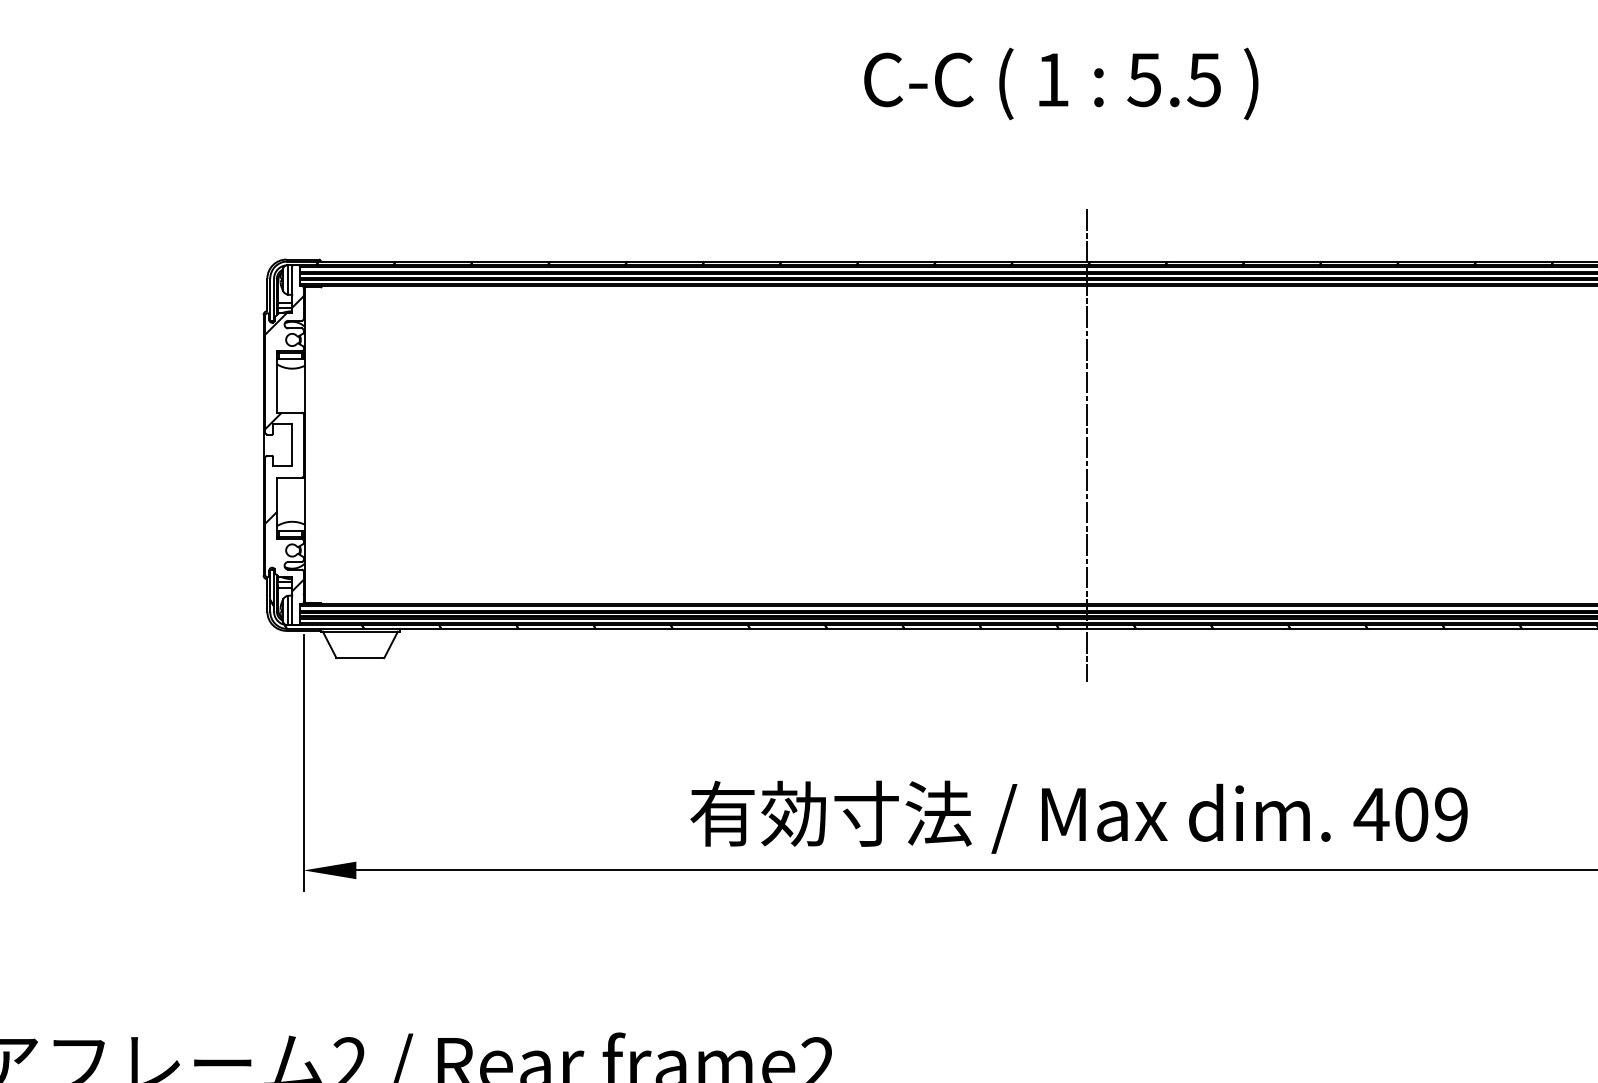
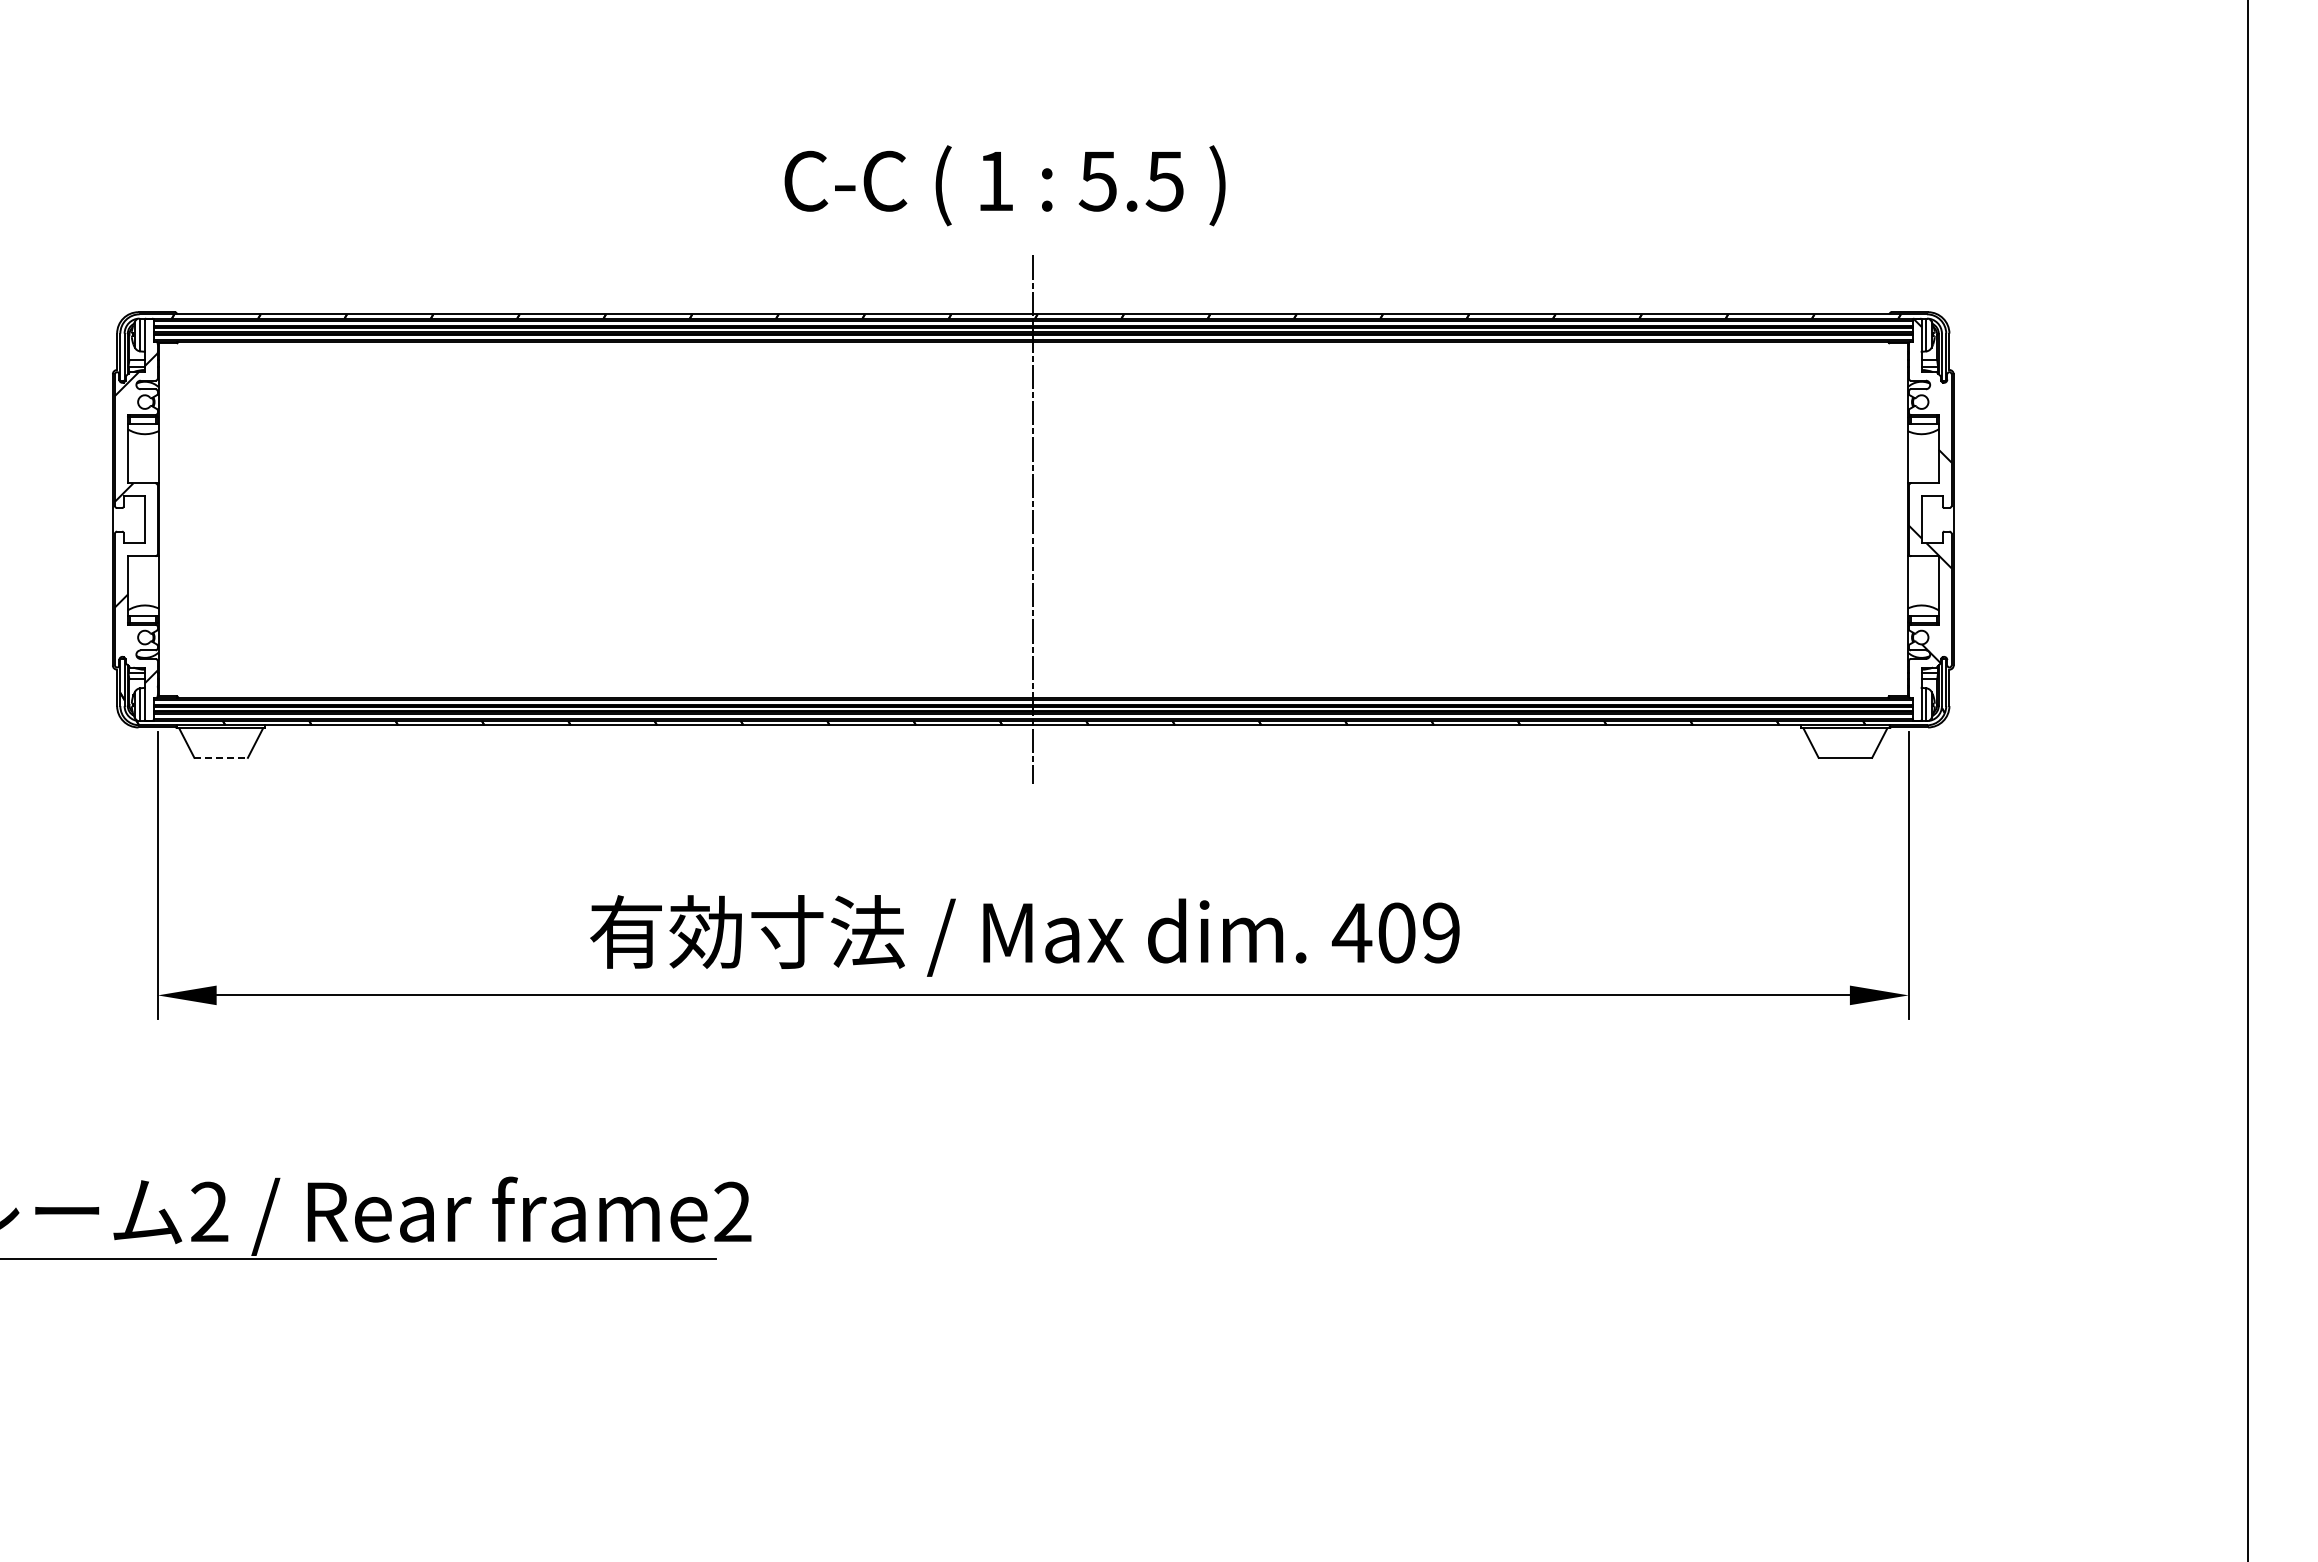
text: (1060, 83) -> (1004, 185), moved
line: (360, 657) -> (221, 757), solid -> dashed

